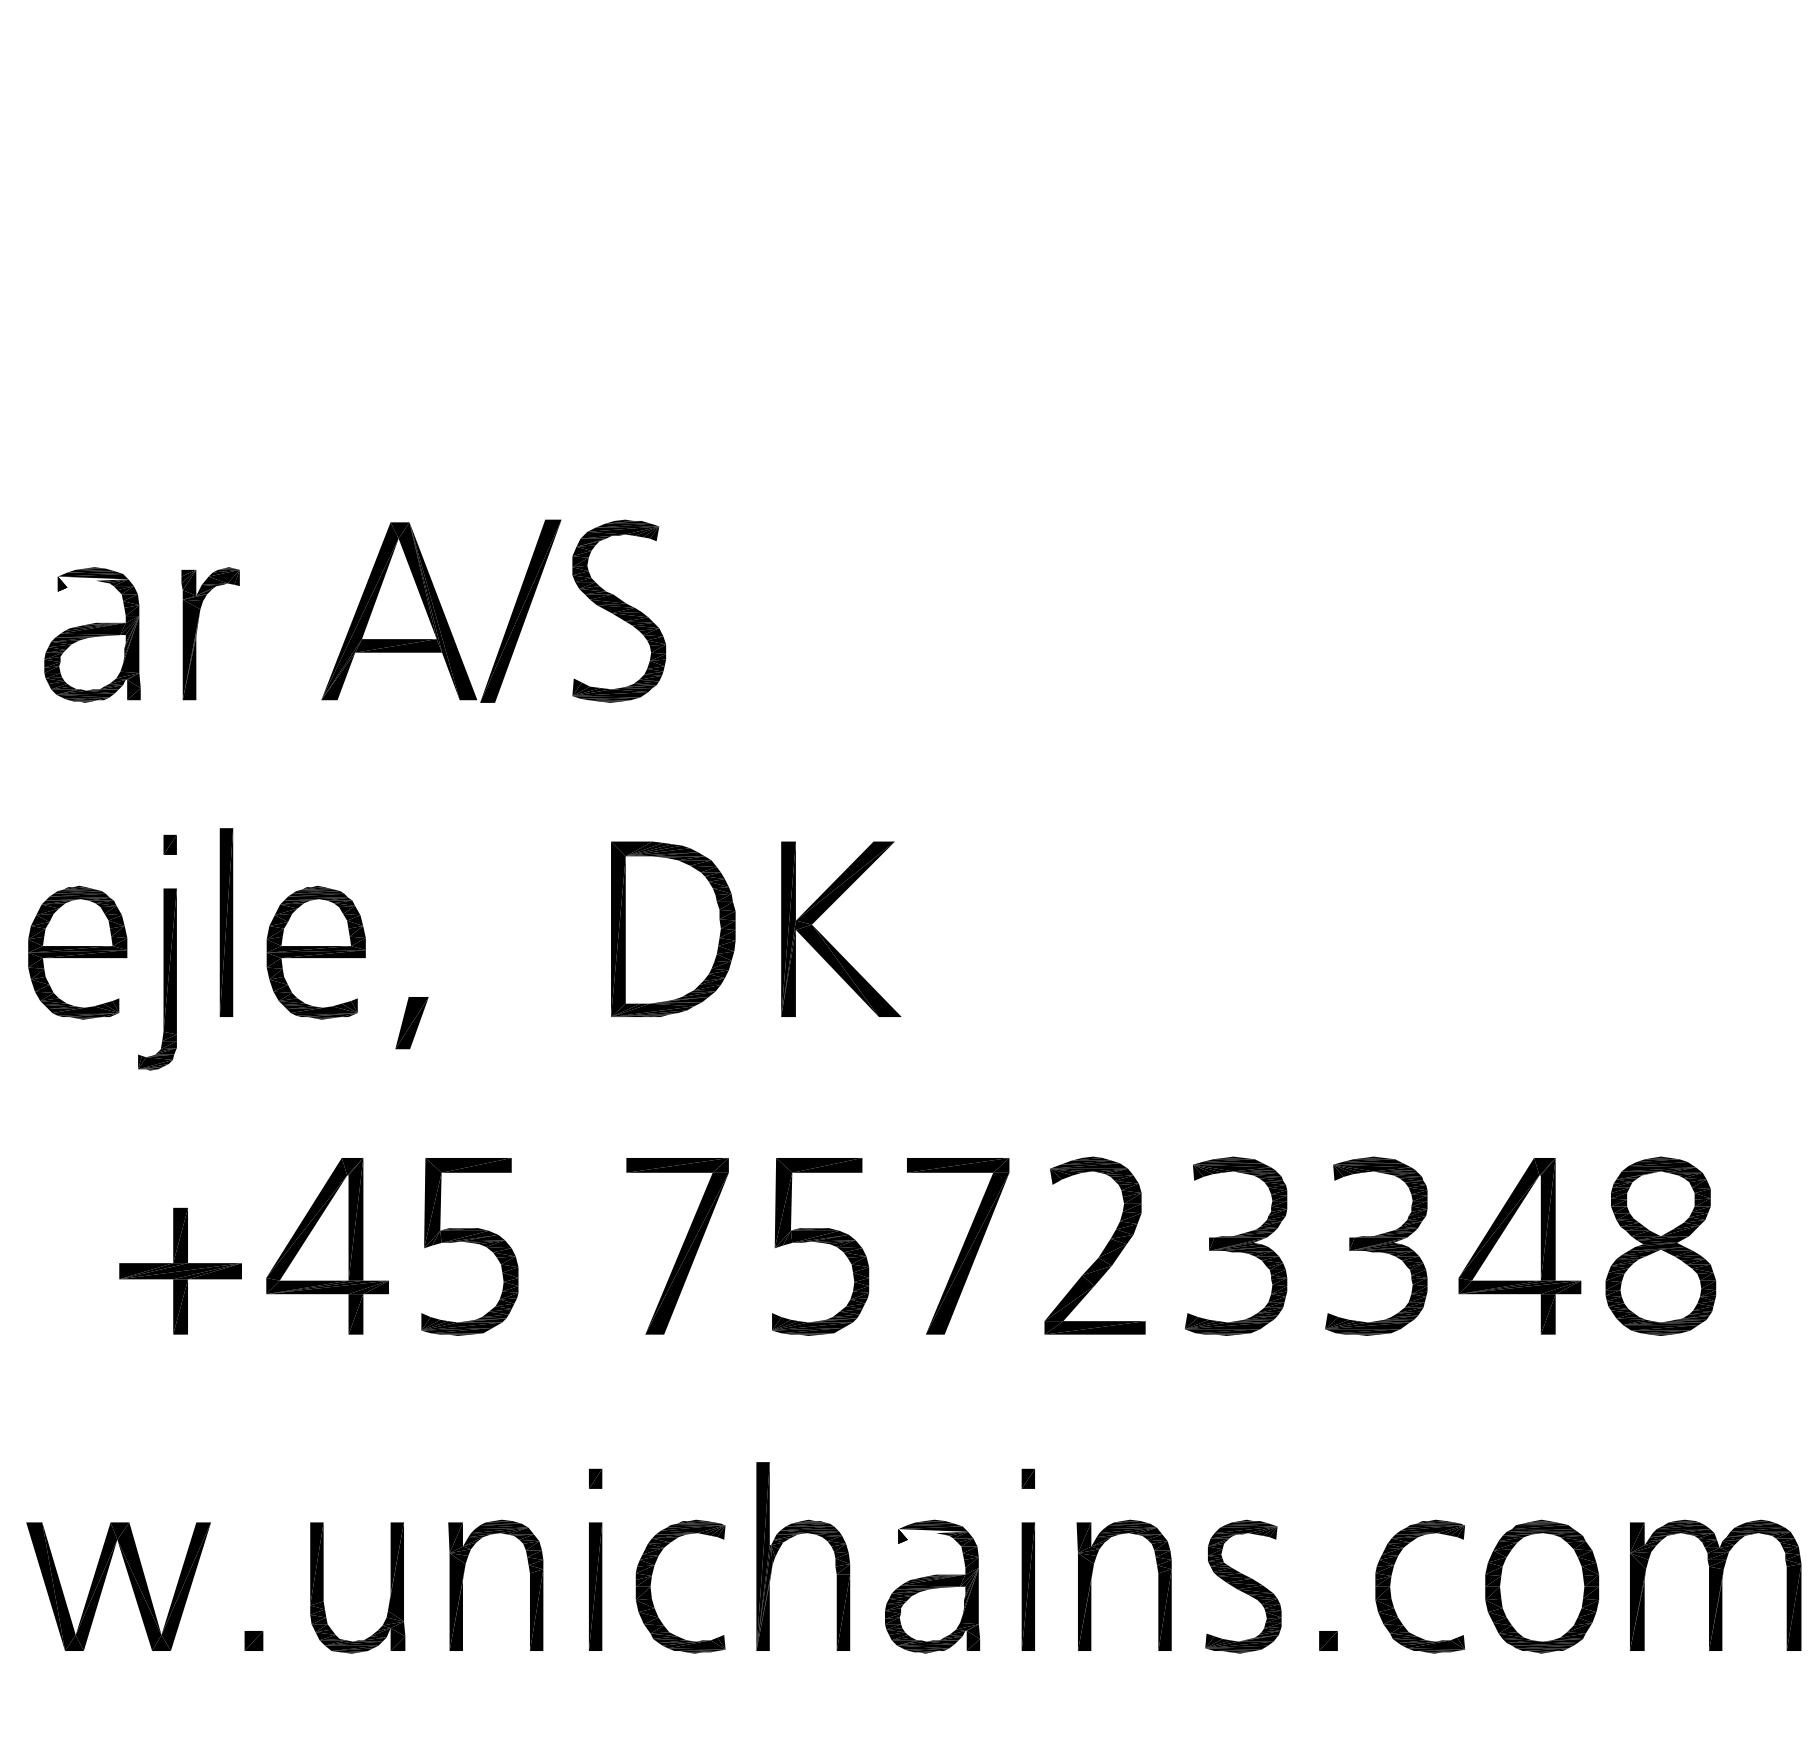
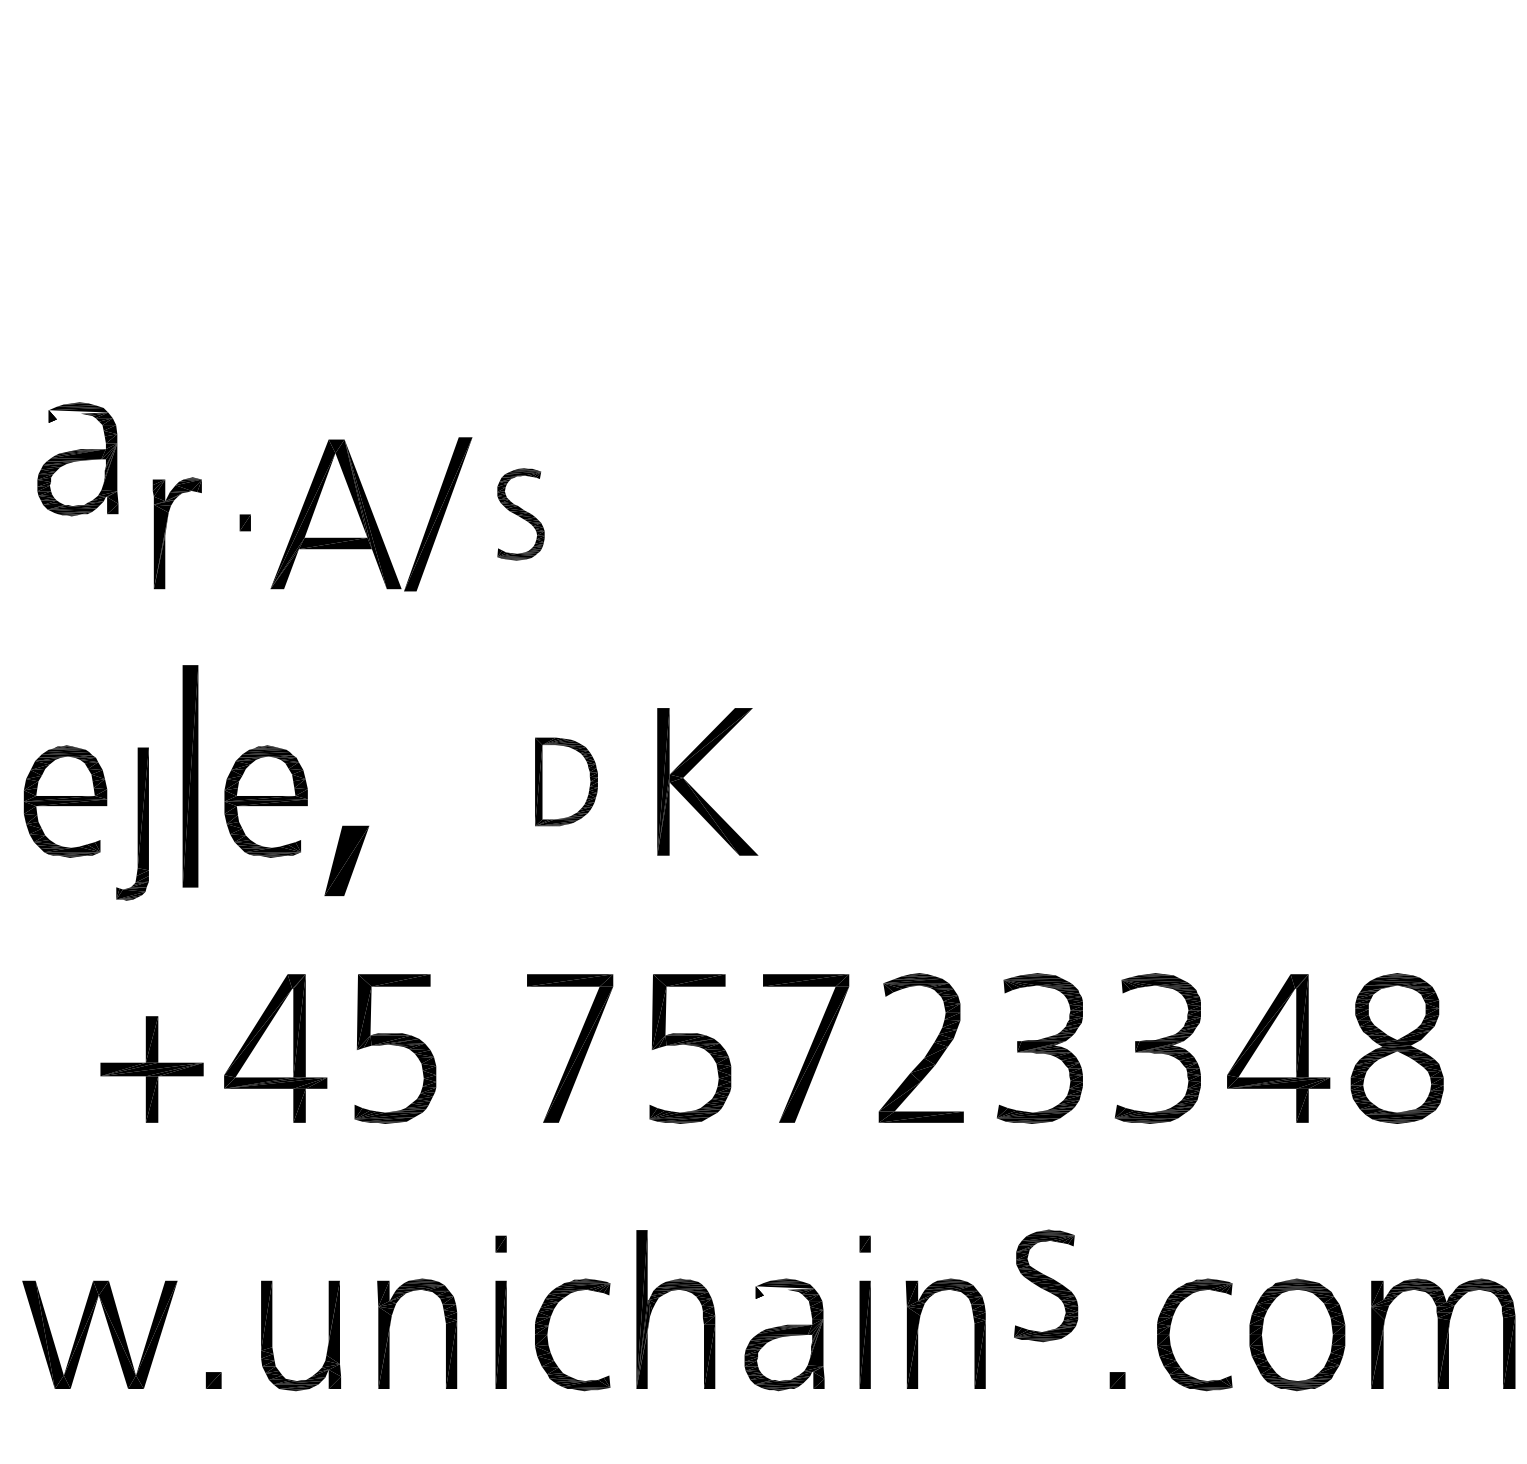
part: (618, 611) -> (520, 514), size x0.6
part: (91, 635) -> (77, 459), moved
part: (169, 844) -> (244, 522), moved
part: (226, 921) -> (190, 775), size x1.4
part: (673, 928) -> (566, 781), size x0.6
part: (411, 1022) -> (346, 860), size x1.6
part: (1243, 1586) -> (1046, 1285), moved

